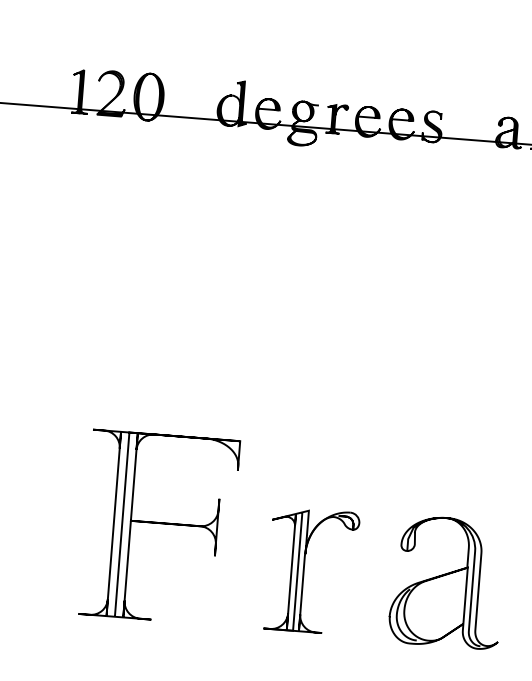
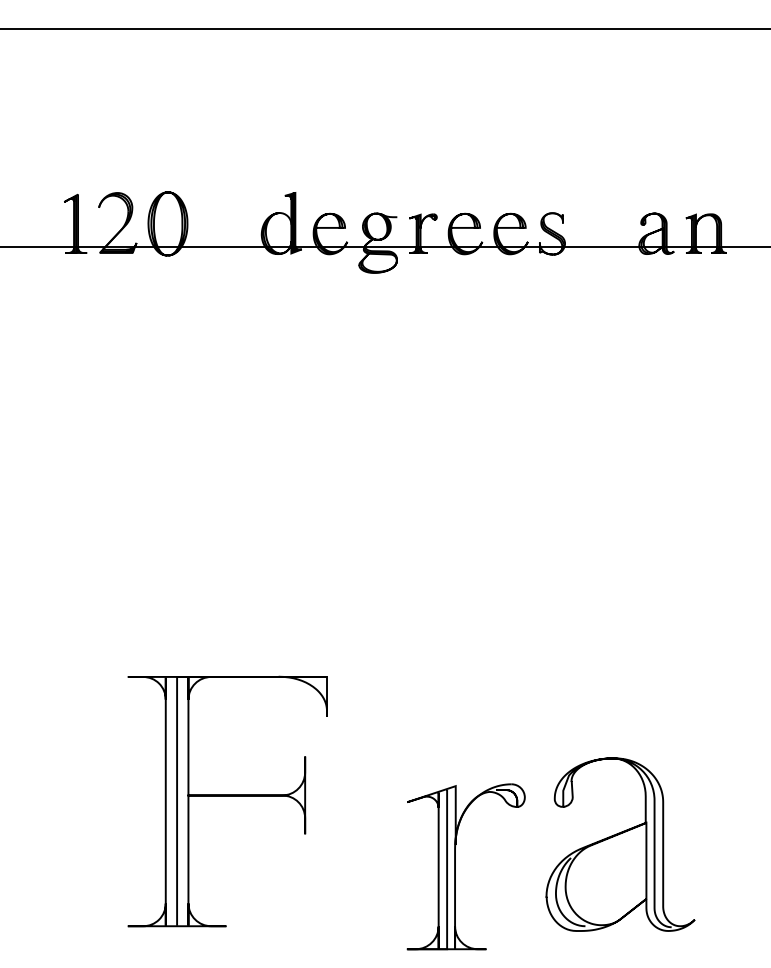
part: (304, 570) -> (455, 866), moved

